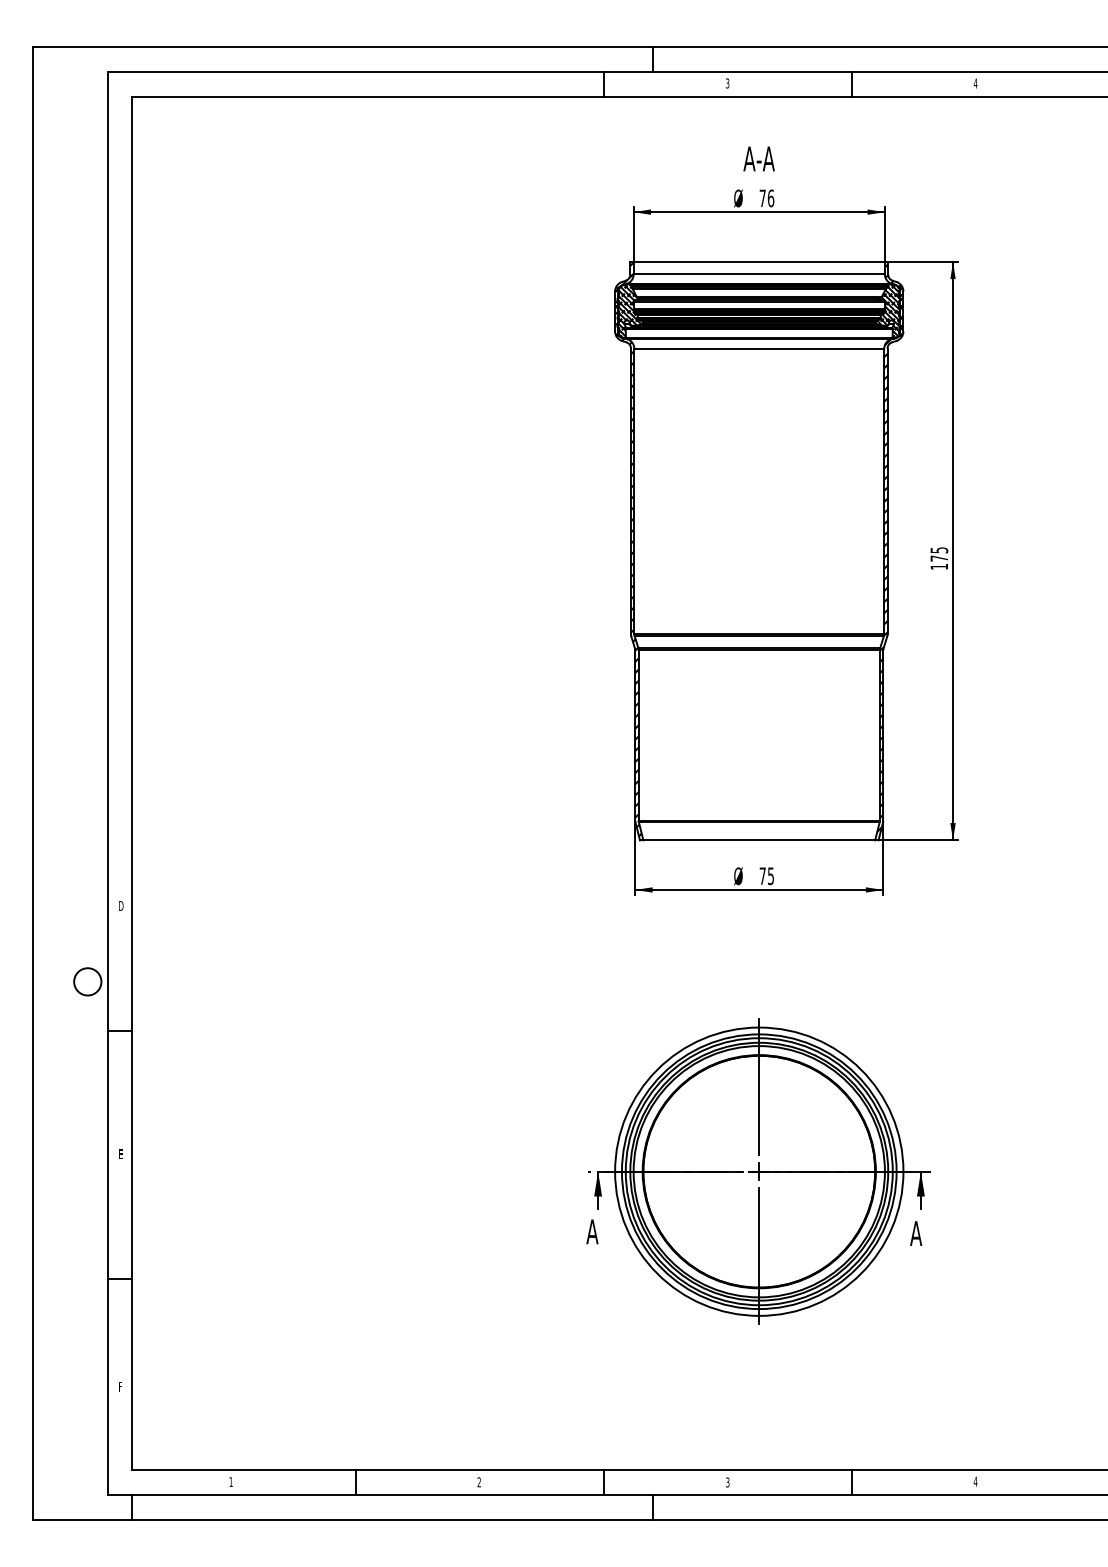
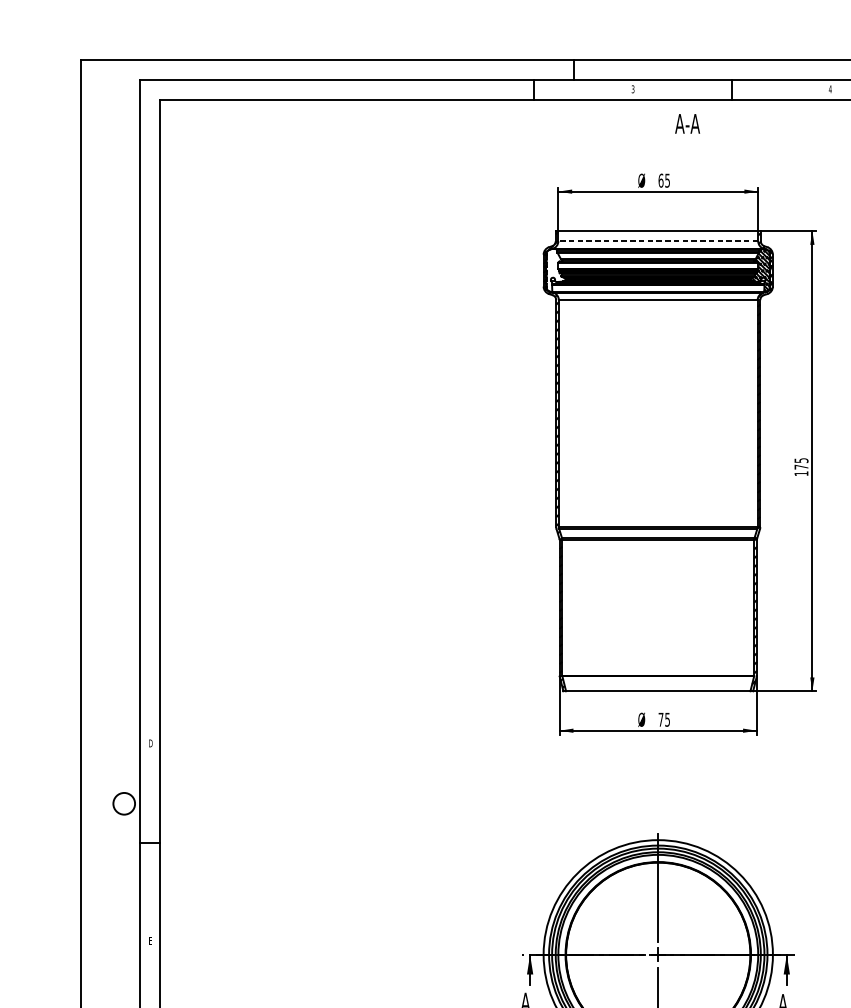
text: (758, 158) -> (687, 123), moved
text: (766, 198) -> (664, 180), 76 -> 65
line: (759, 274) -> (658, 241), solid -> dashed
hatch: (629, 311) -> (555, 270), removed

